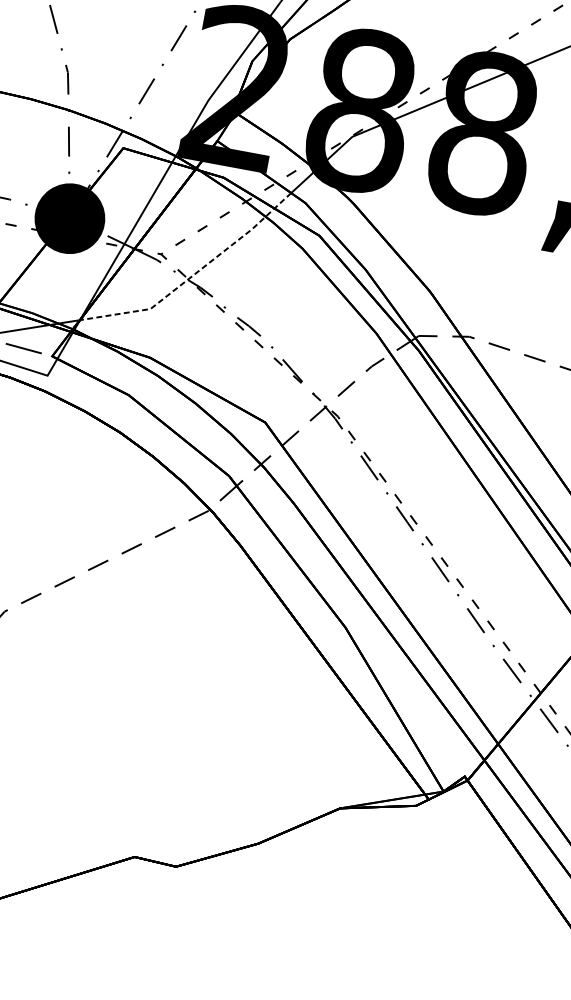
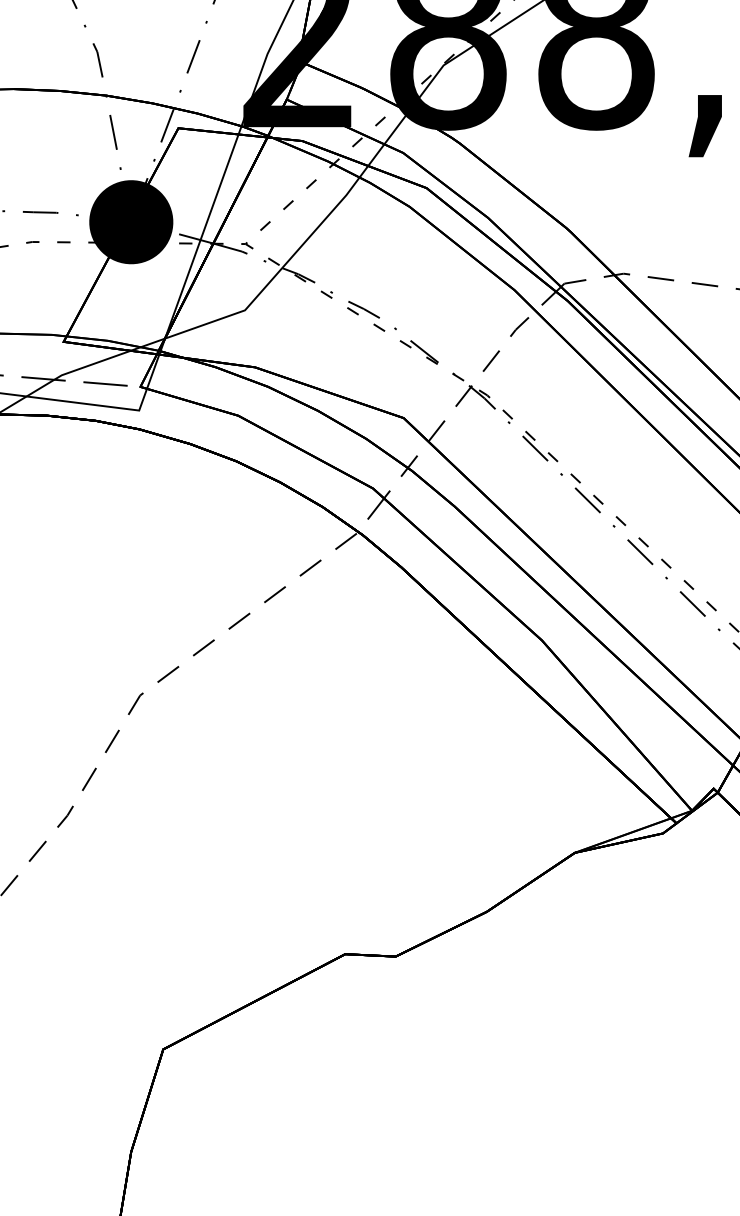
line: (193, 275) -> (288, 261), dashed -> solid

